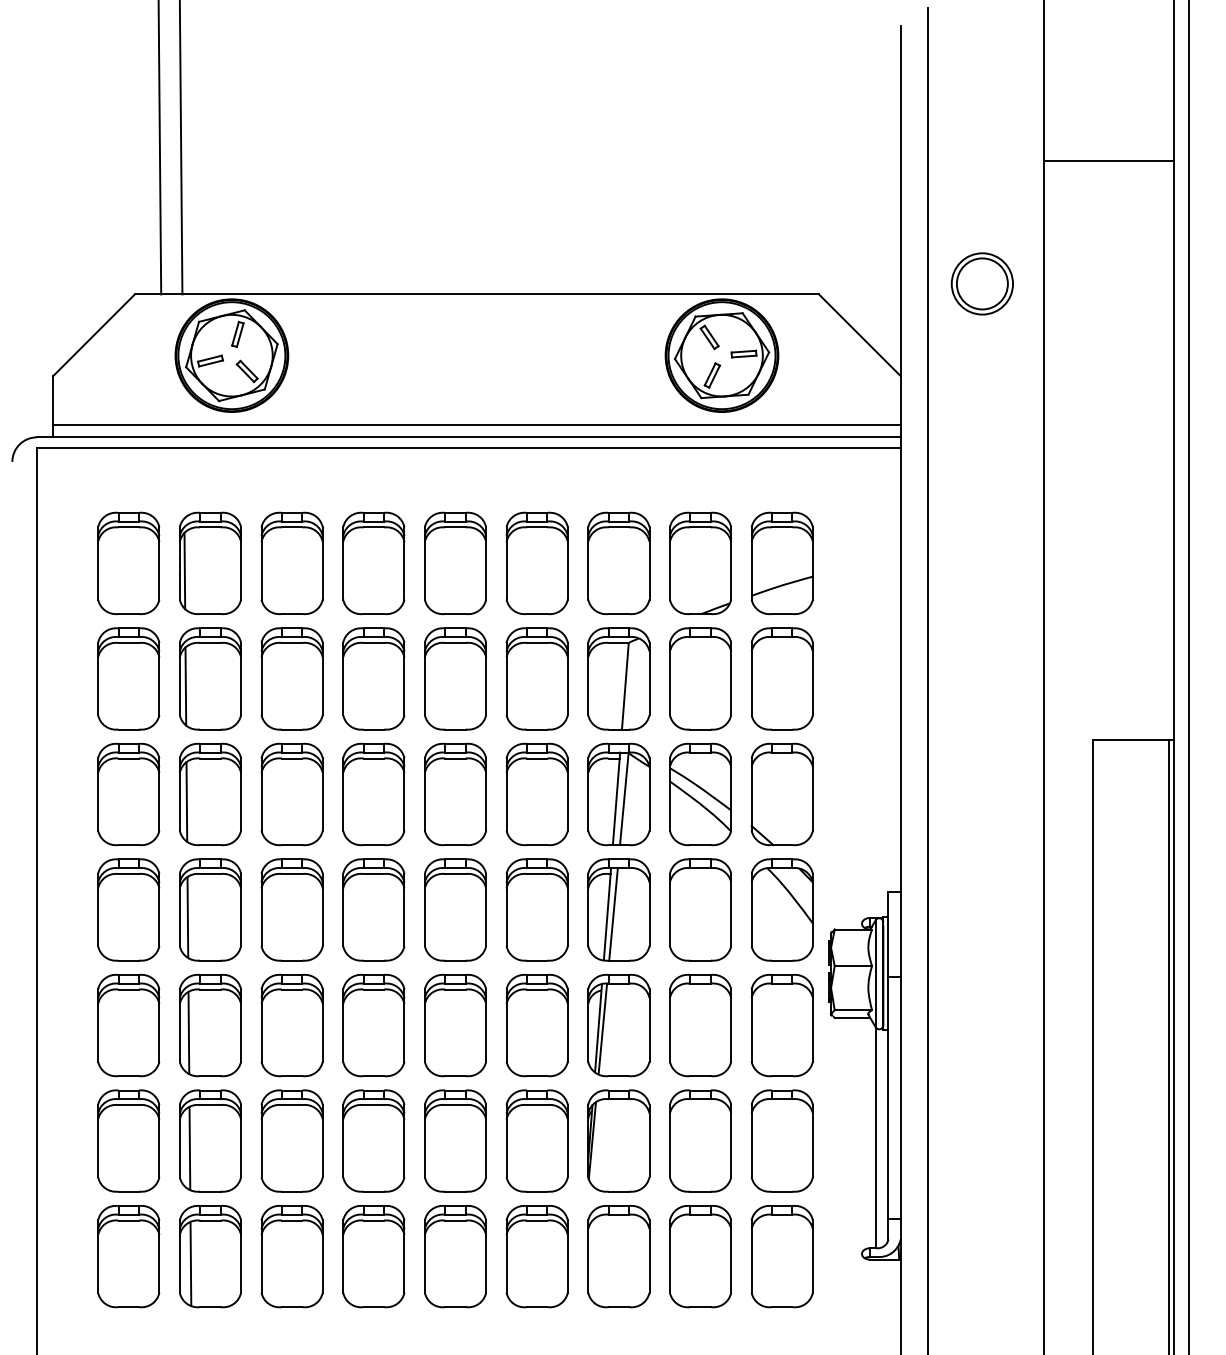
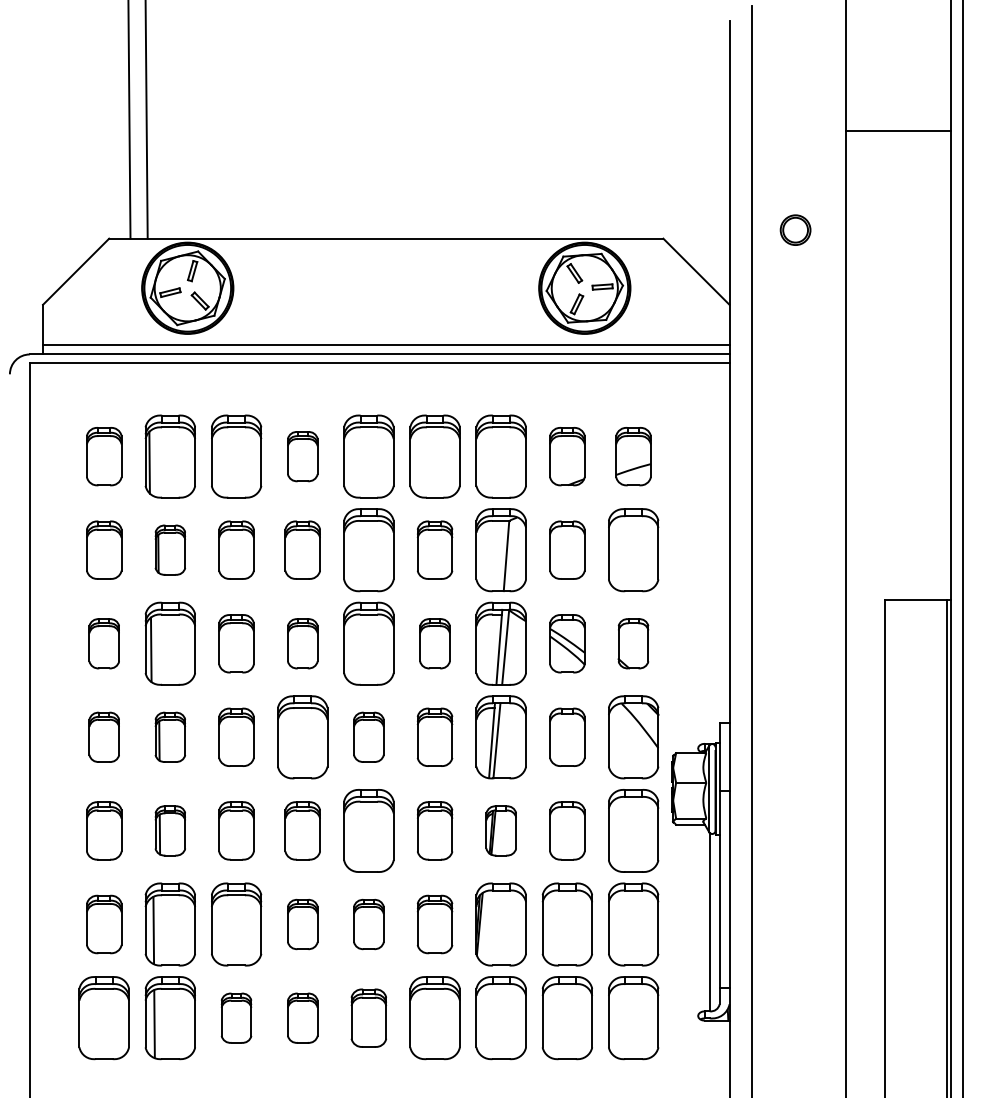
part: (981, 283) -> (795, 229), size x0.6
part: (128, 563) -> (104, 456), size x0.7
part: (373, 563) -> (302, 456), size x0.6
part: (700, 563) -> (567, 456), size x0.7
part: (781, 563) -> (633, 456), size x0.7
part: (128, 678) -> (104, 549), size x0.7
part: (210, 678) -> (170, 549), size x0.6
part: (291, 678) -> (236, 549), size x0.7
part: (373, 678) -> (302, 549), size x0.7
part: (536, 678) -> (434, 549), size x0.7
part: (700, 678) -> (567, 549), size x0.7
part: (128, 794) -> (104, 643), size x0.6
part: (291, 794) -> (236, 643), size x0.7
part: (373, 794) -> (302, 643), size x0.6
part: (536, 794) -> (434, 643), size x0.6
part: (700, 794) -> (567, 643), size x0.7
part: (781, 794) -> (633, 643), size x0.6
part: (128, 909) -> (104, 736), size x0.6
part: (210, 909) -> (170, 736), size x0.6
part: (291, 909) -> (236, 736), size x0.7
part: (455, 909) -> (368, 736), size x0.6
part: (536, 909) -> (434, 736), size x0.7
part: (700, 909) -> (567, 736), size x0.7
part: (128, 1025) -> (104, 830), size x0.7
part: (210, 1025) -> (170, 830), size x0.6
part: (291, 1025) -> (236, 830), size x0.7
part: (373, 1025) -> (302, 830), size x0.7
part: (536, 1025) -> (434, 830), size x0.7
part: (618, 1025) -> (500, 830), size x0.6
part: (700, 1025) -> (567, 830), size x0.7
part: (128, 1140) -> (104, 924), size x0.7
part: (373, 1140) -> (302, 924), size x0.6
part: (455, 1140) -> (368, 924), size x0.6
part: (536, 1140) -> (434, 924), size x0.7
part: (291, 1256) -> (236, 1018), size x0.6
part: (373, 1256) -> (302, 1018), size x0.6
part: (455, 1256) -> (368, 1018), size x0.7

